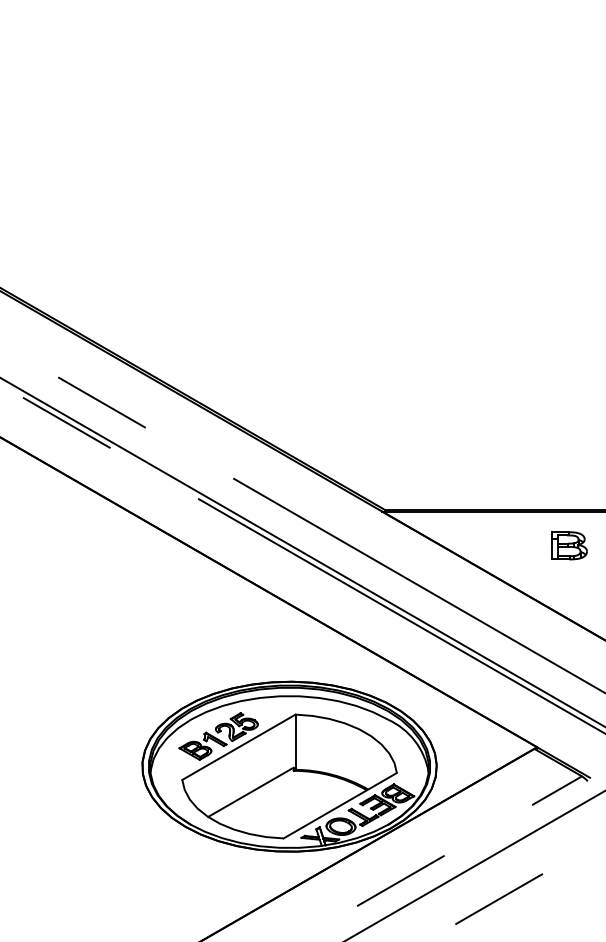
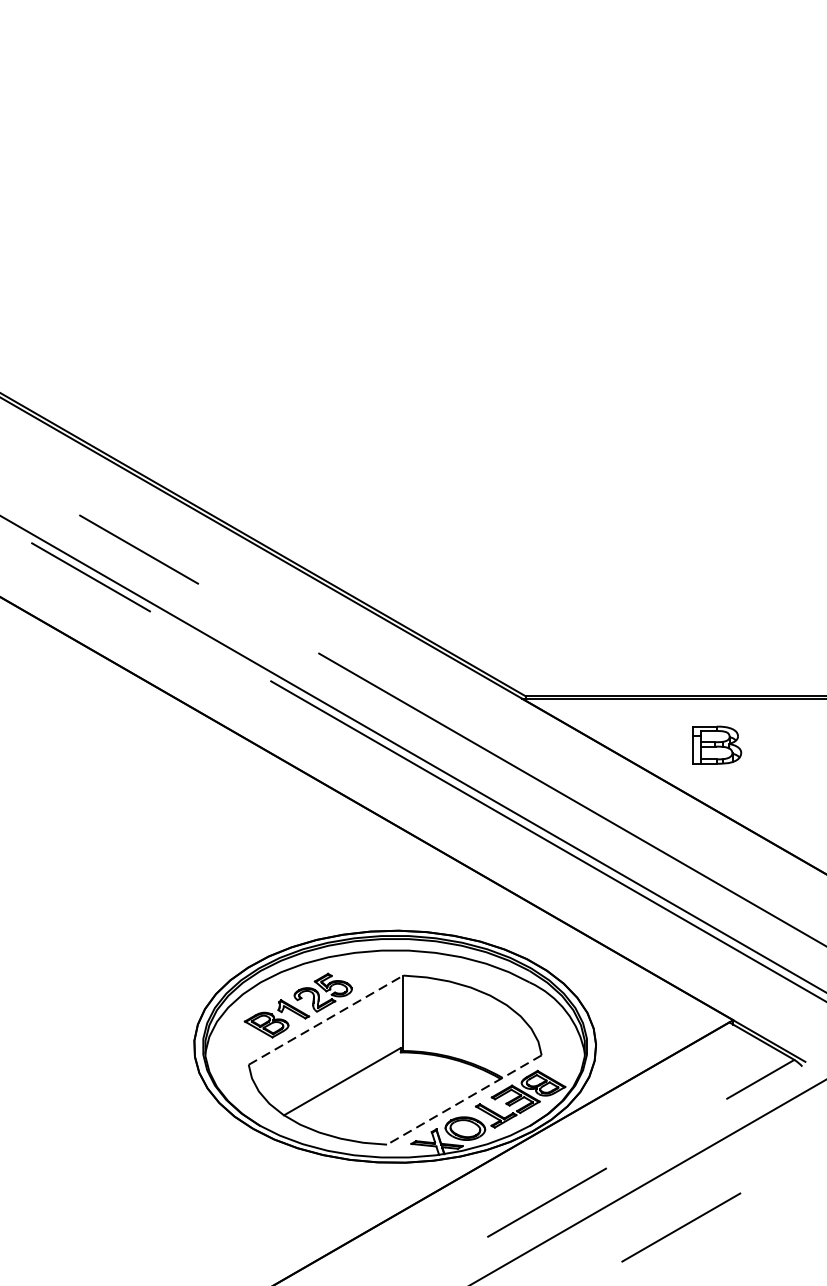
part: (569, 545) -> (717, 744), moved
line: (239, 747) -> (326, 1020), solid -> dashed
line: (339, 805) -> (463, 1099), solid -> dashed

